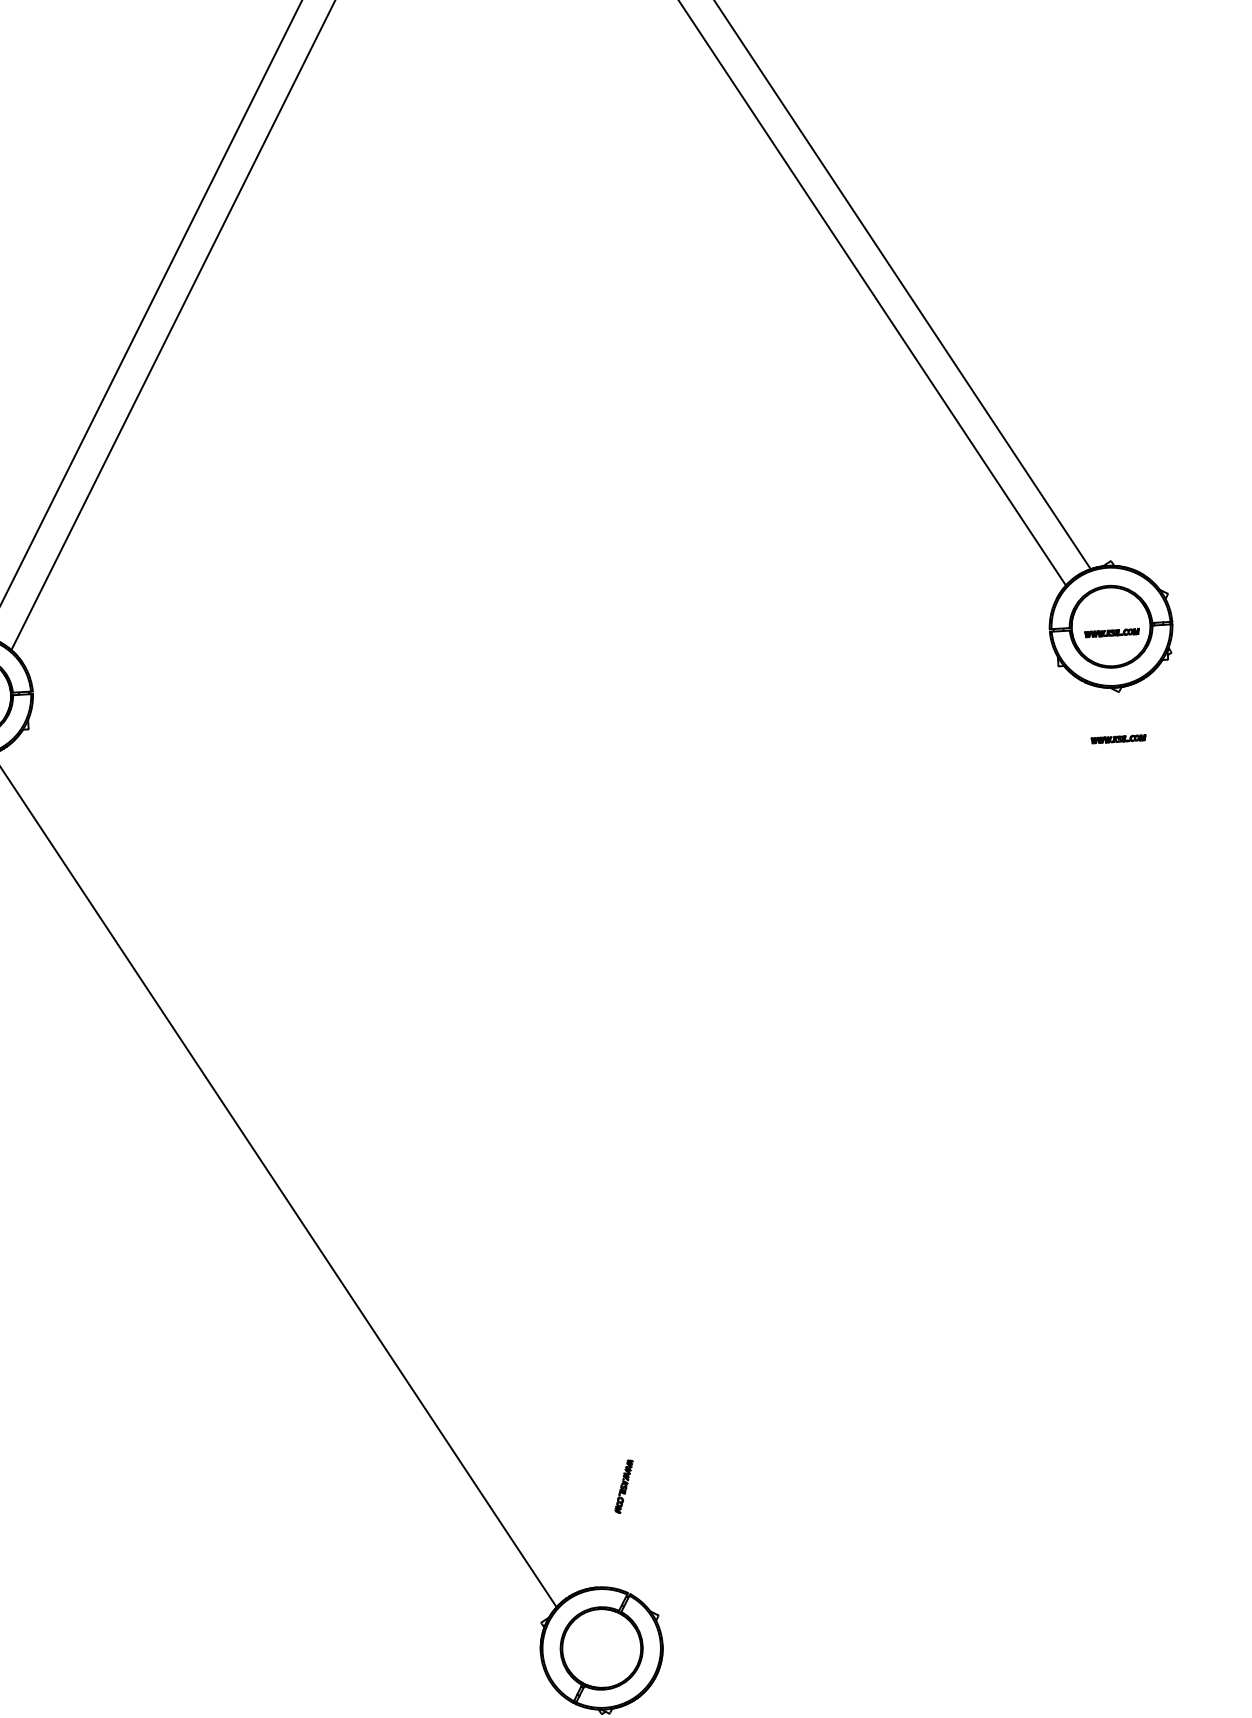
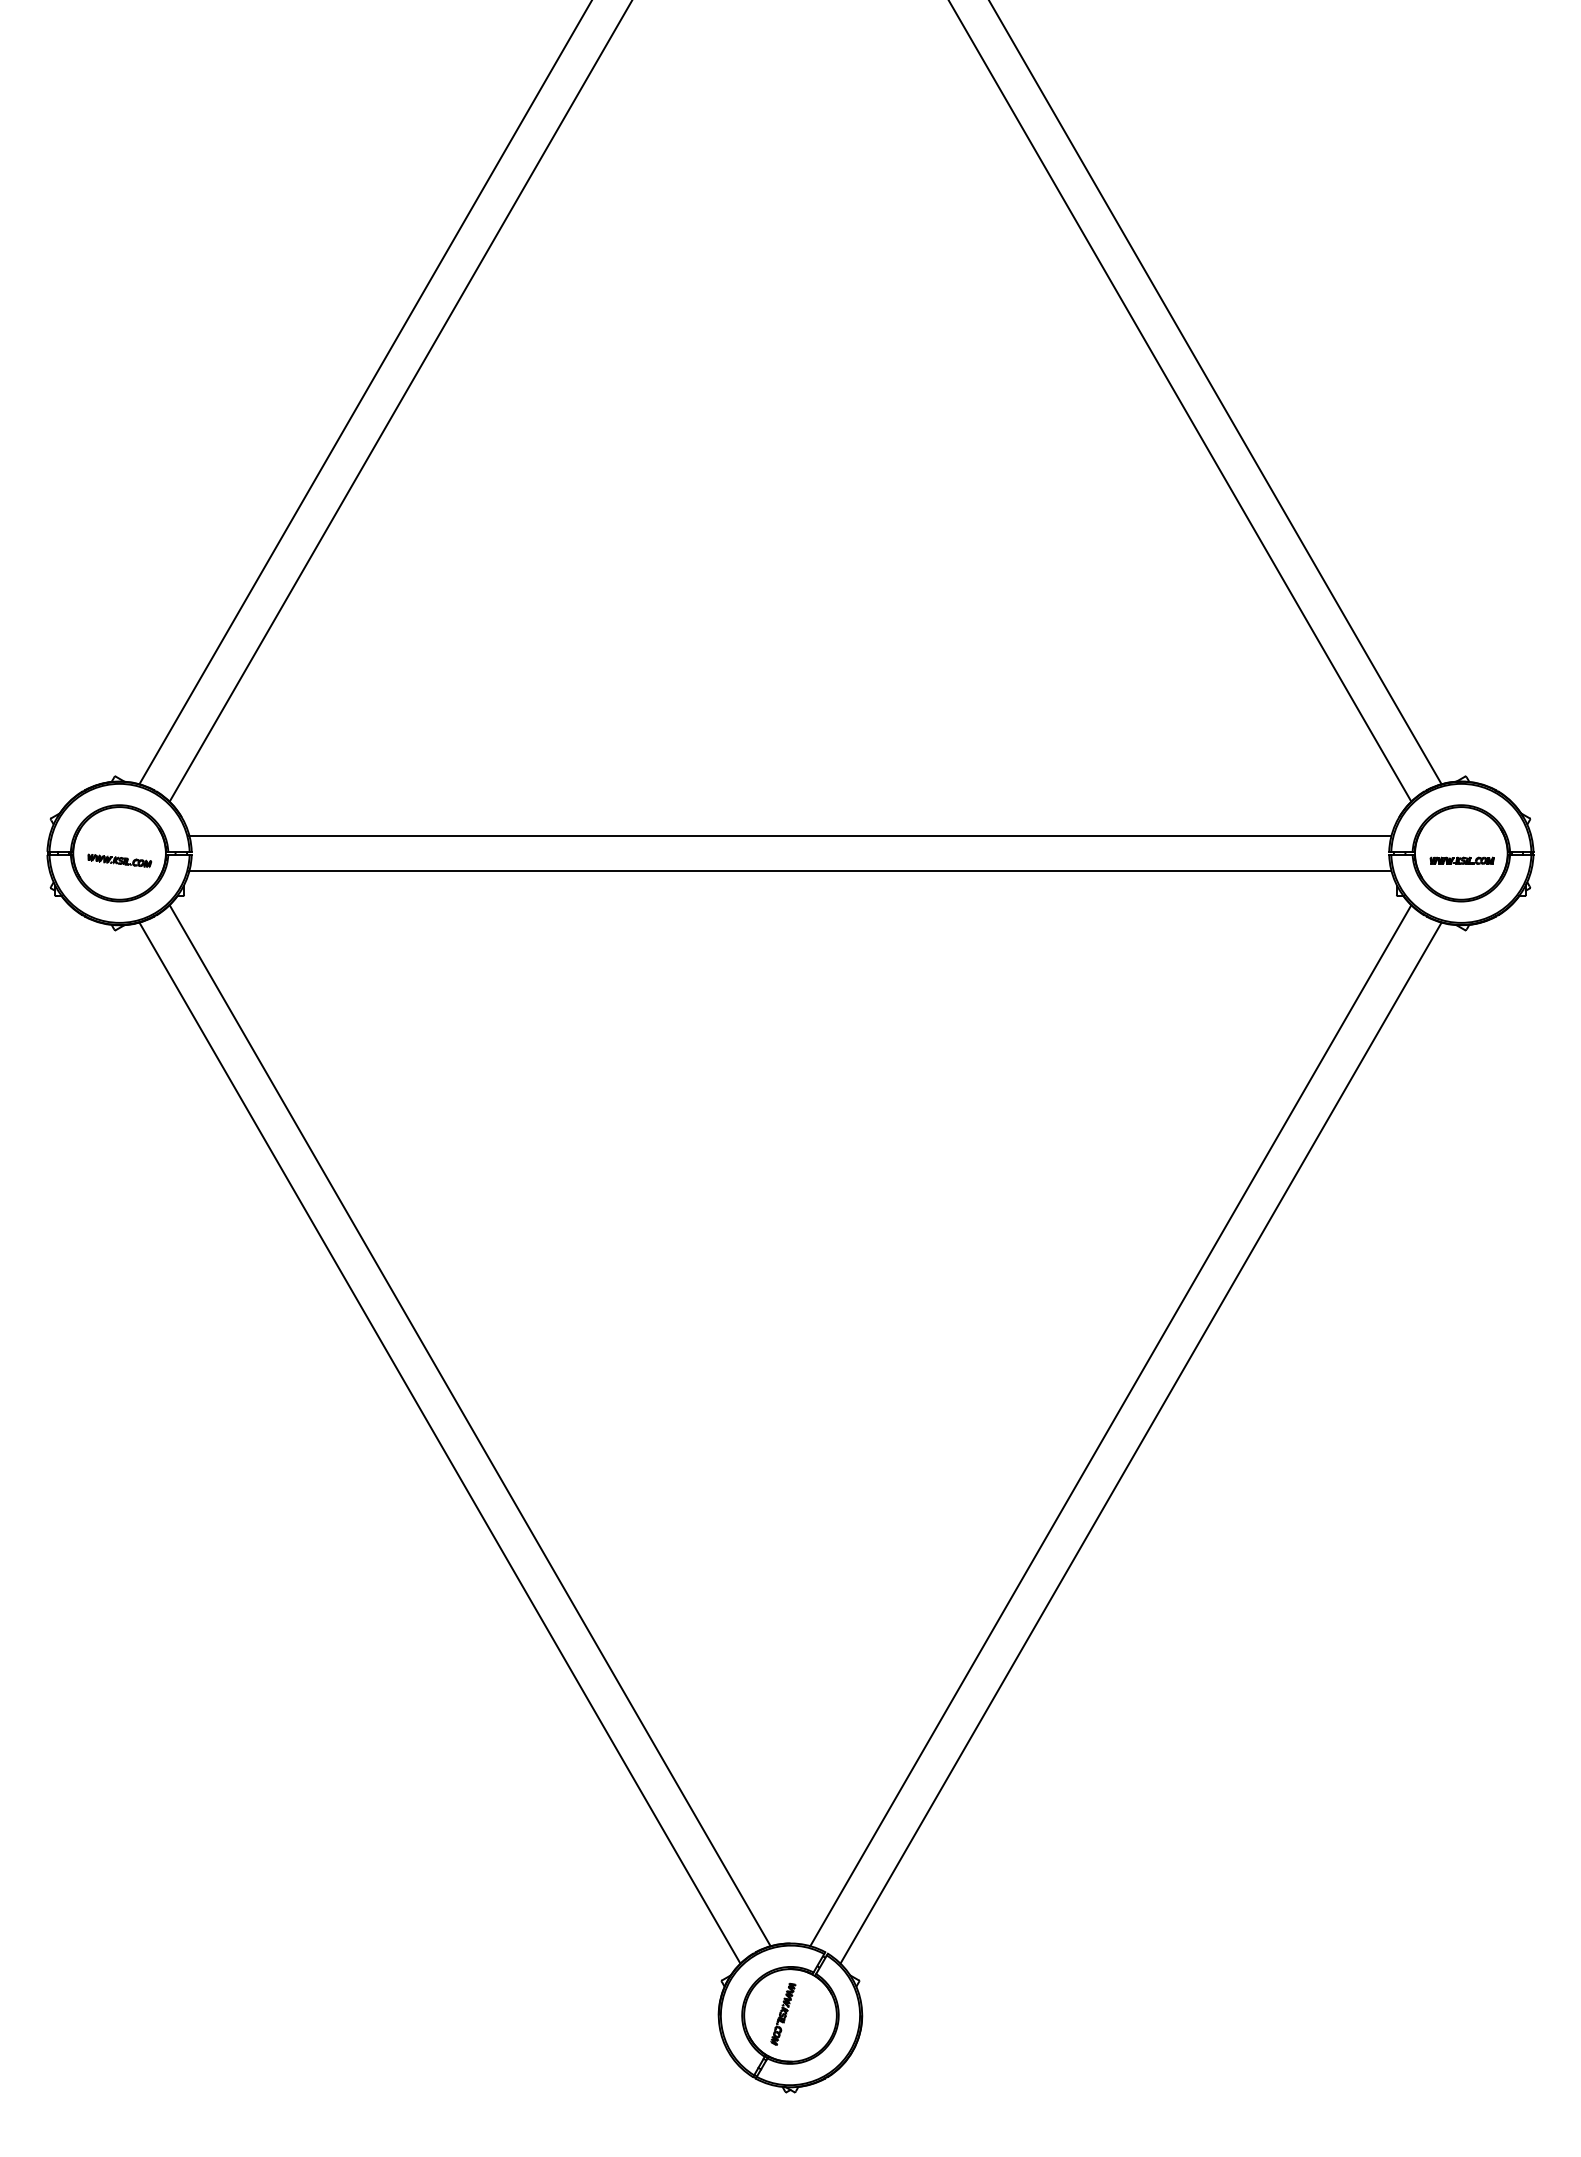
line: (540, 646) -> (790, 835), added
line: (542, 676) -> (790, 870), added
part: (1118, 739) -> (1461, 985), removed
line: (842, 1130) -> (1110, 1425), added
line: (869, 1143) -> (1140, 1442), added
line: (298, 1164) -> (469, 1425), added
part: (624, 1486) -> (783, 2013), moved

